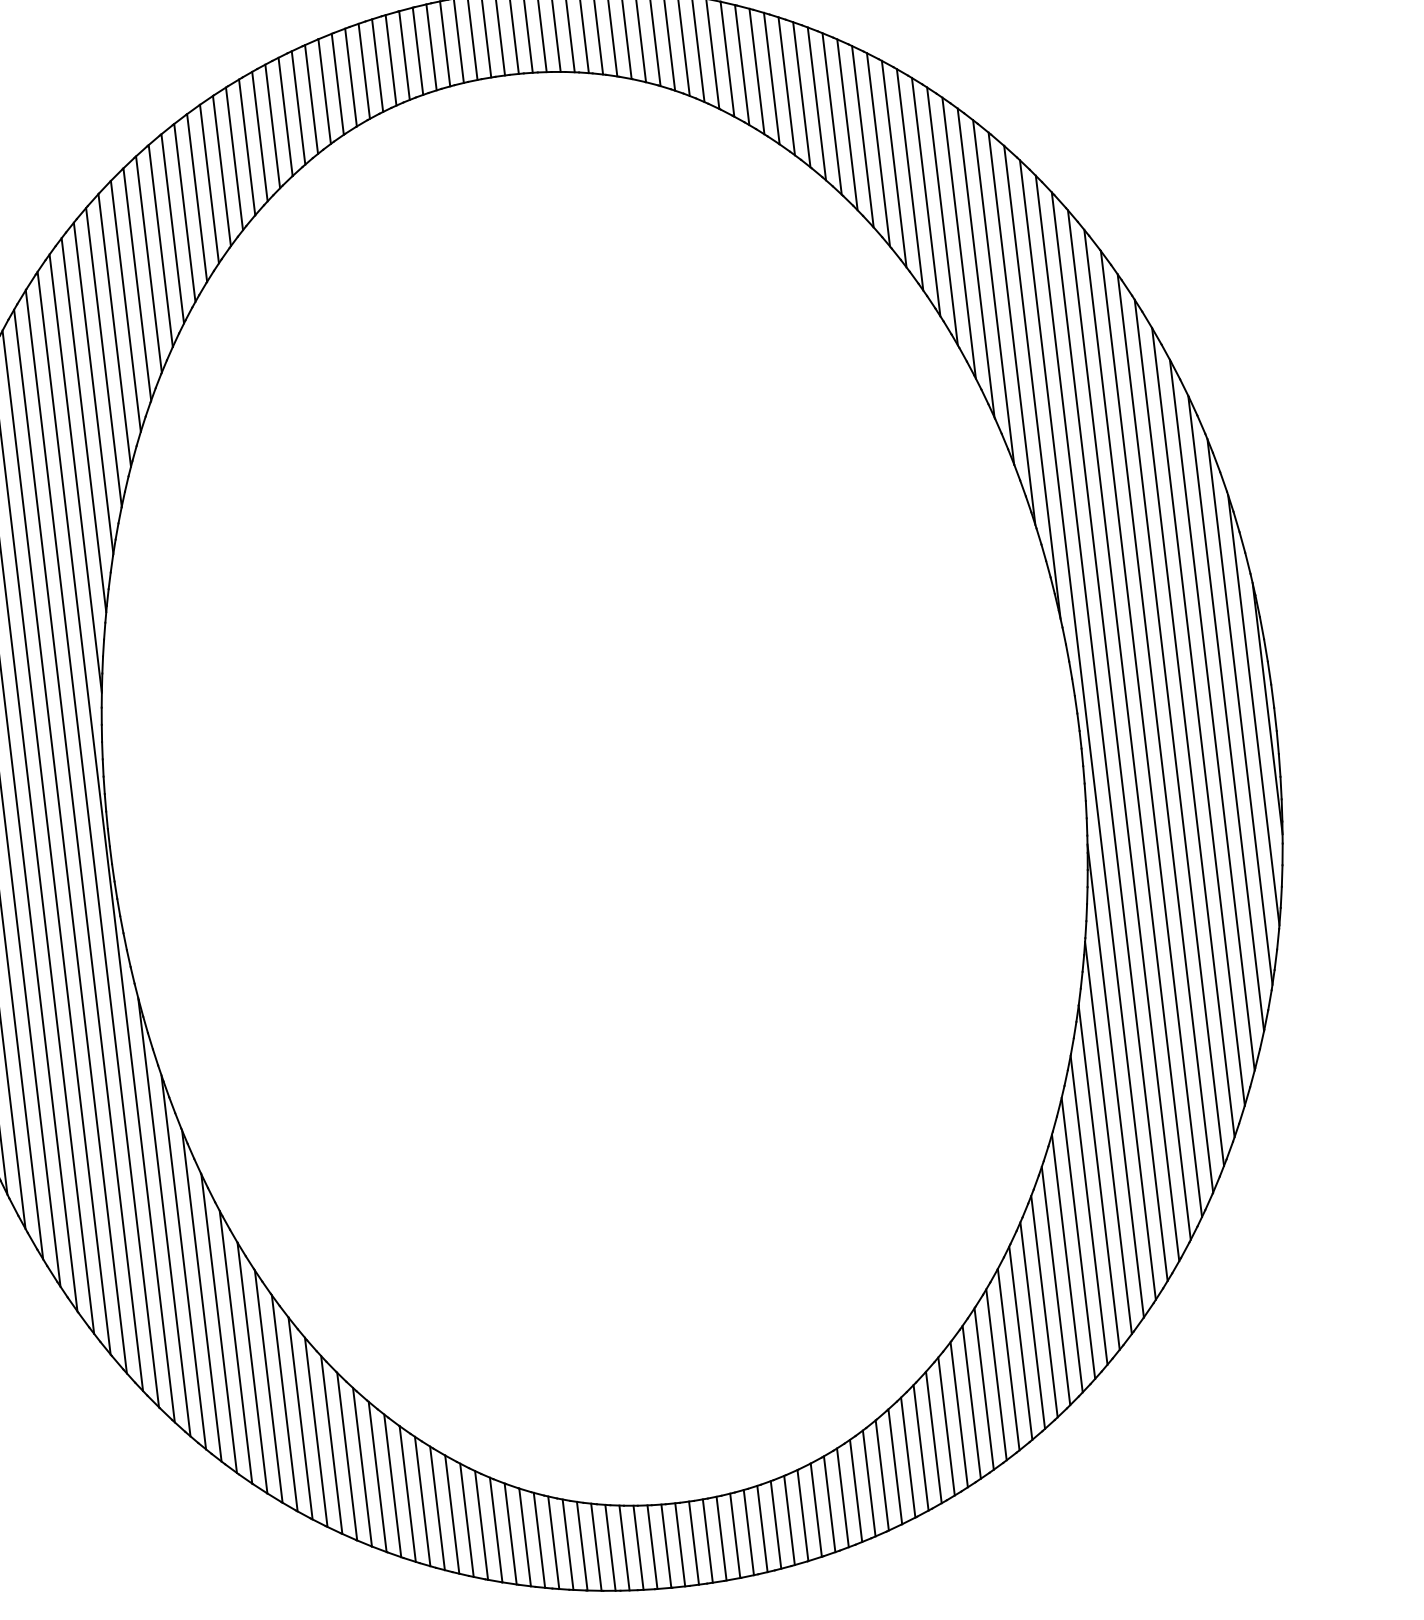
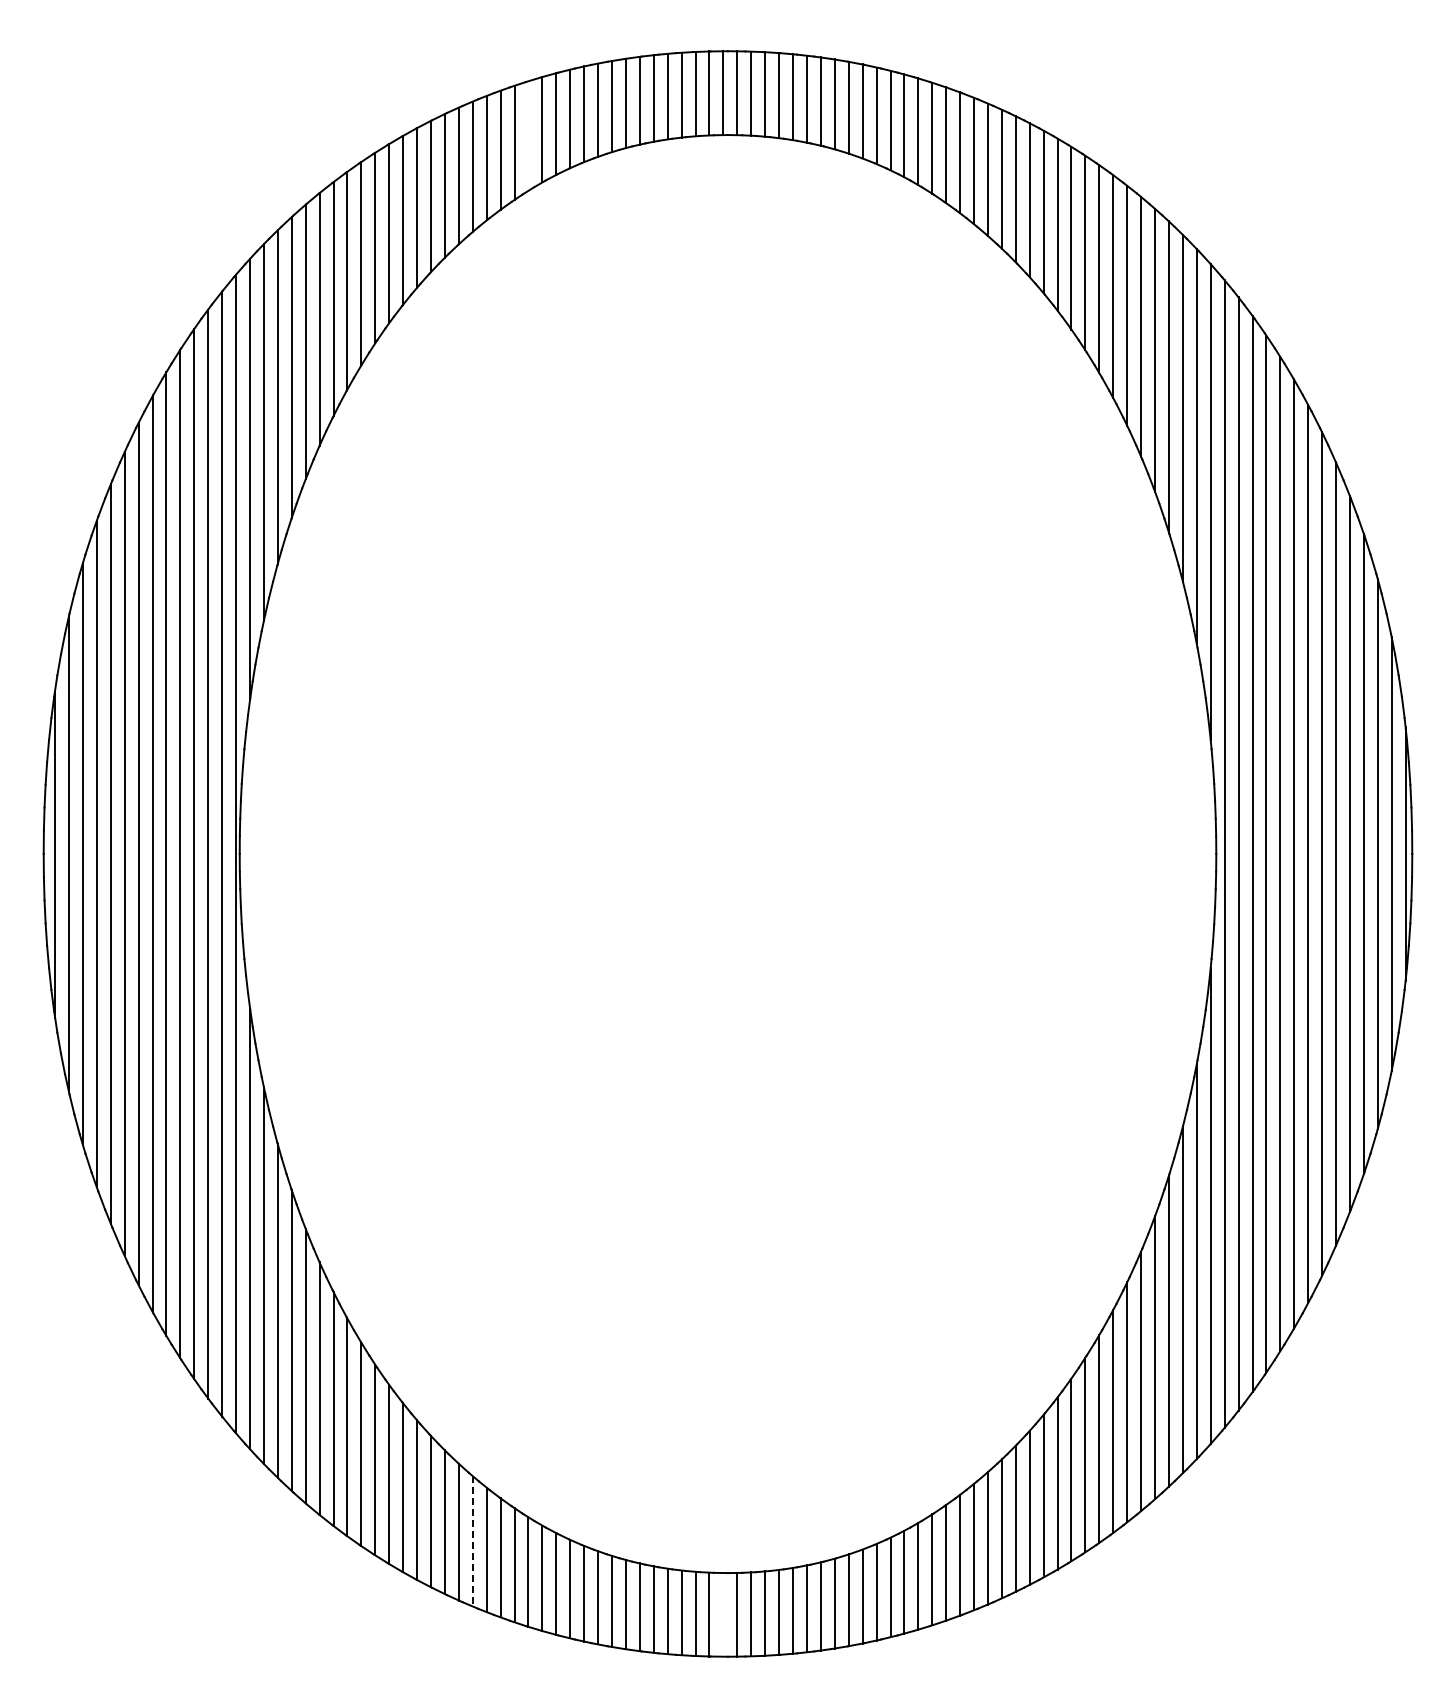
line: (311, 98) -> (528, 135), removed
line: (422, 1501) -> (472, 1541), solid -> dashed
line: (680, 1544) -> (723, 1614), removed

